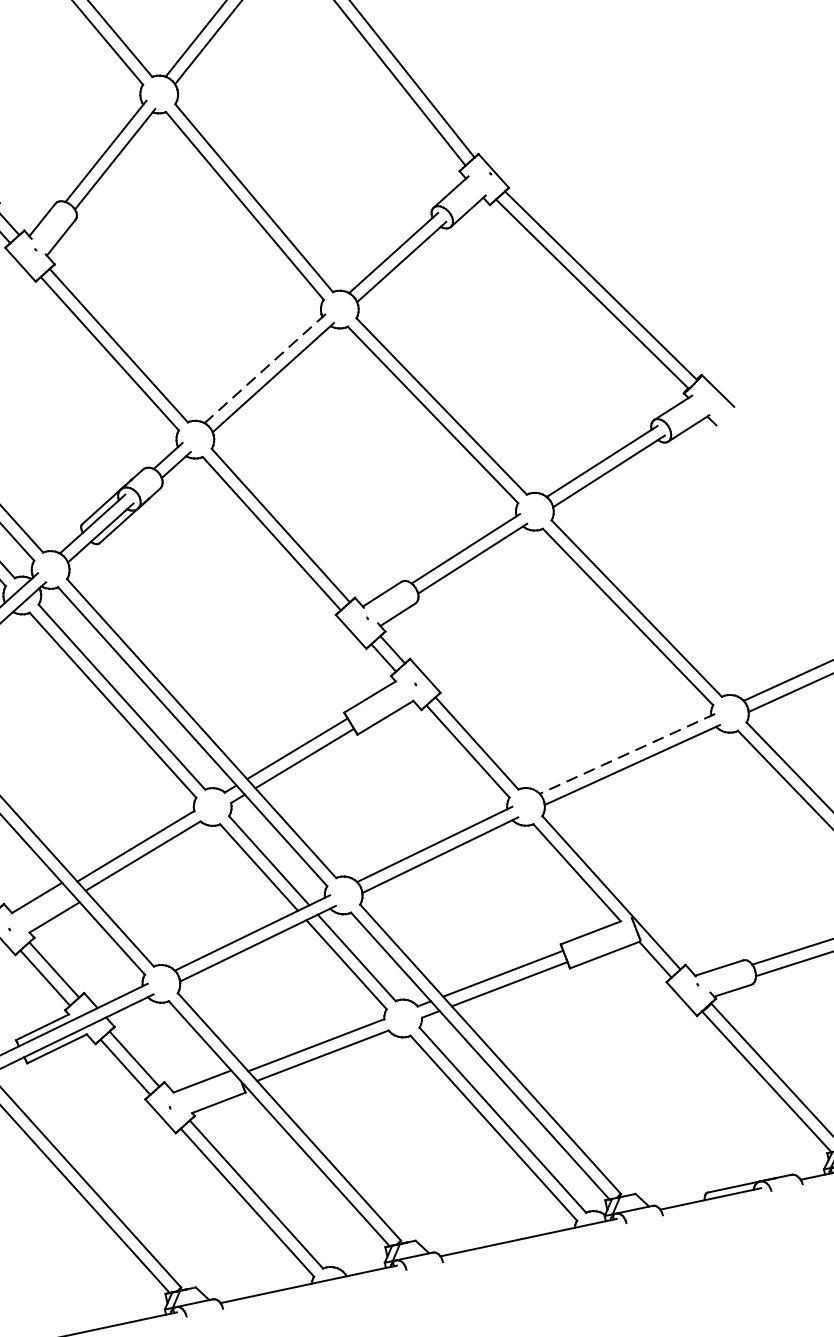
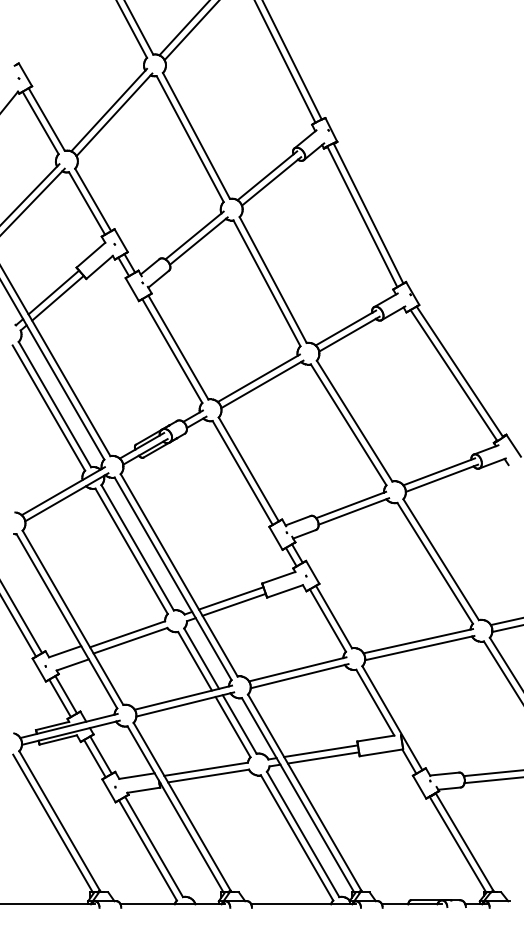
line: (264, 369) -> (258, 378), dashed -> solid
line: (626, 754) -> (417, 641), dashed -> solid

